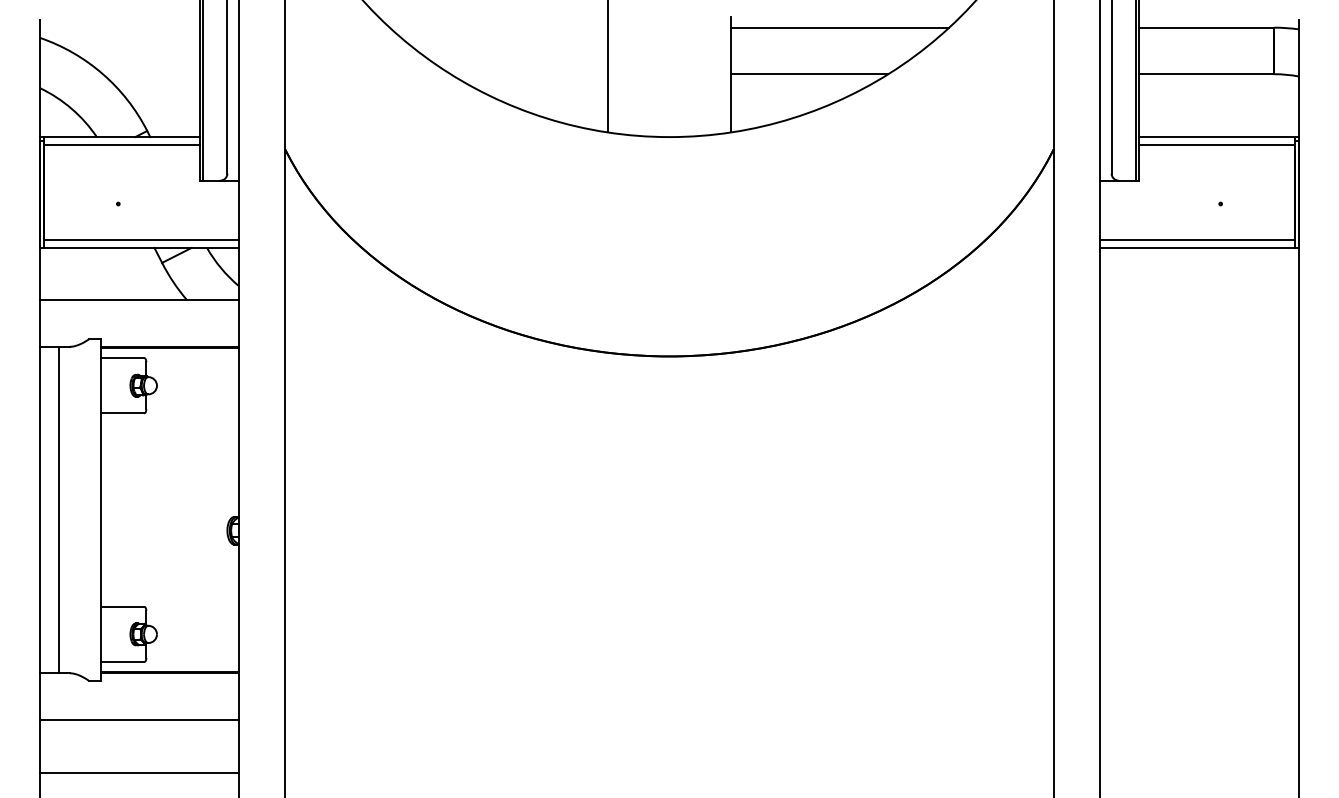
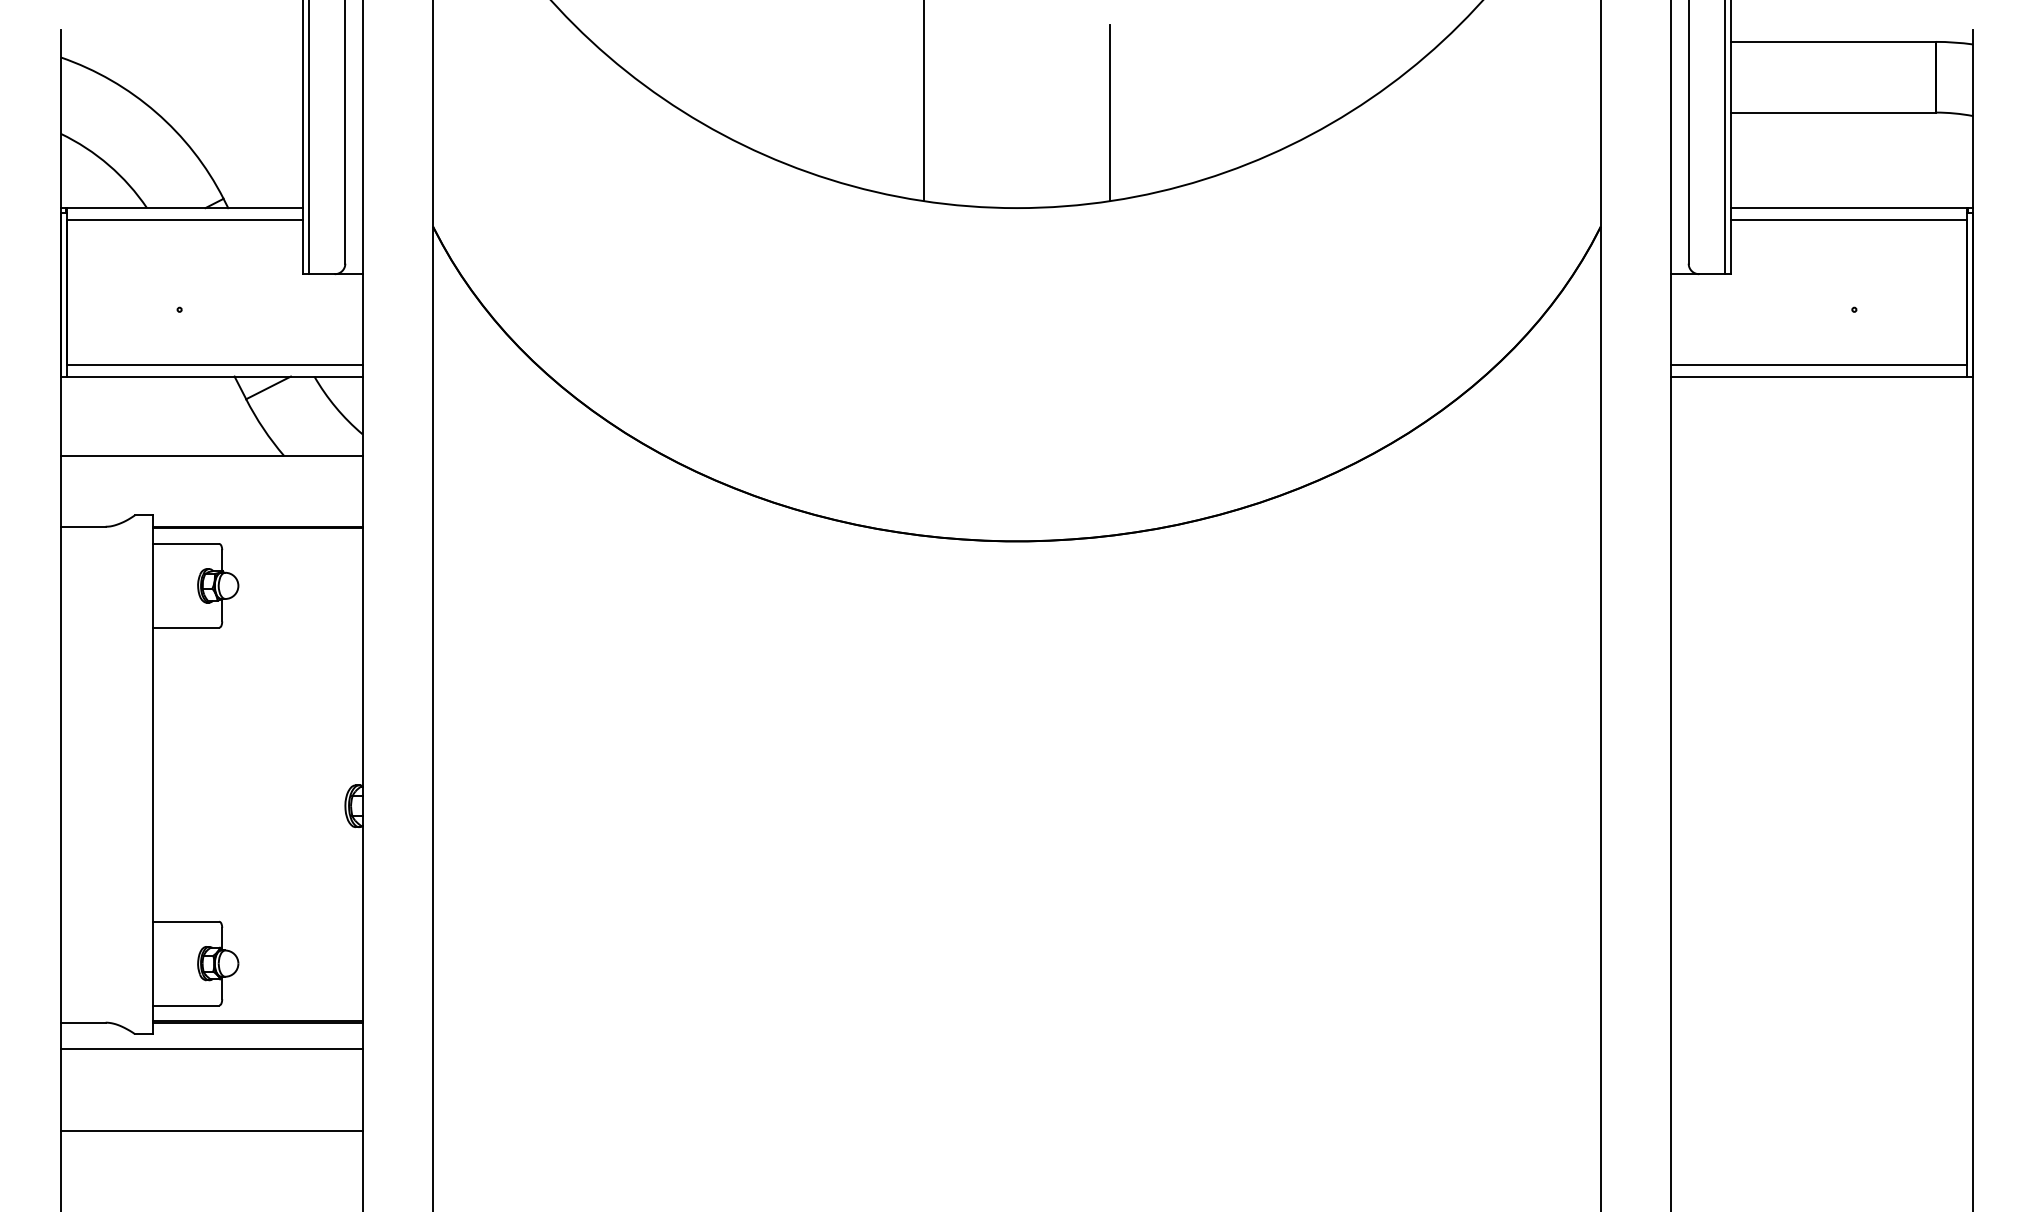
line: (839, 27) -> (1275, 41), removed
line: (809, 74) -> (1229, 113), removed
line: (59, 509) -> (90, 773), removed
line: (139, 719) -> (211, 1048), moved
line: (139, 772) -> (211, 1130), moved

